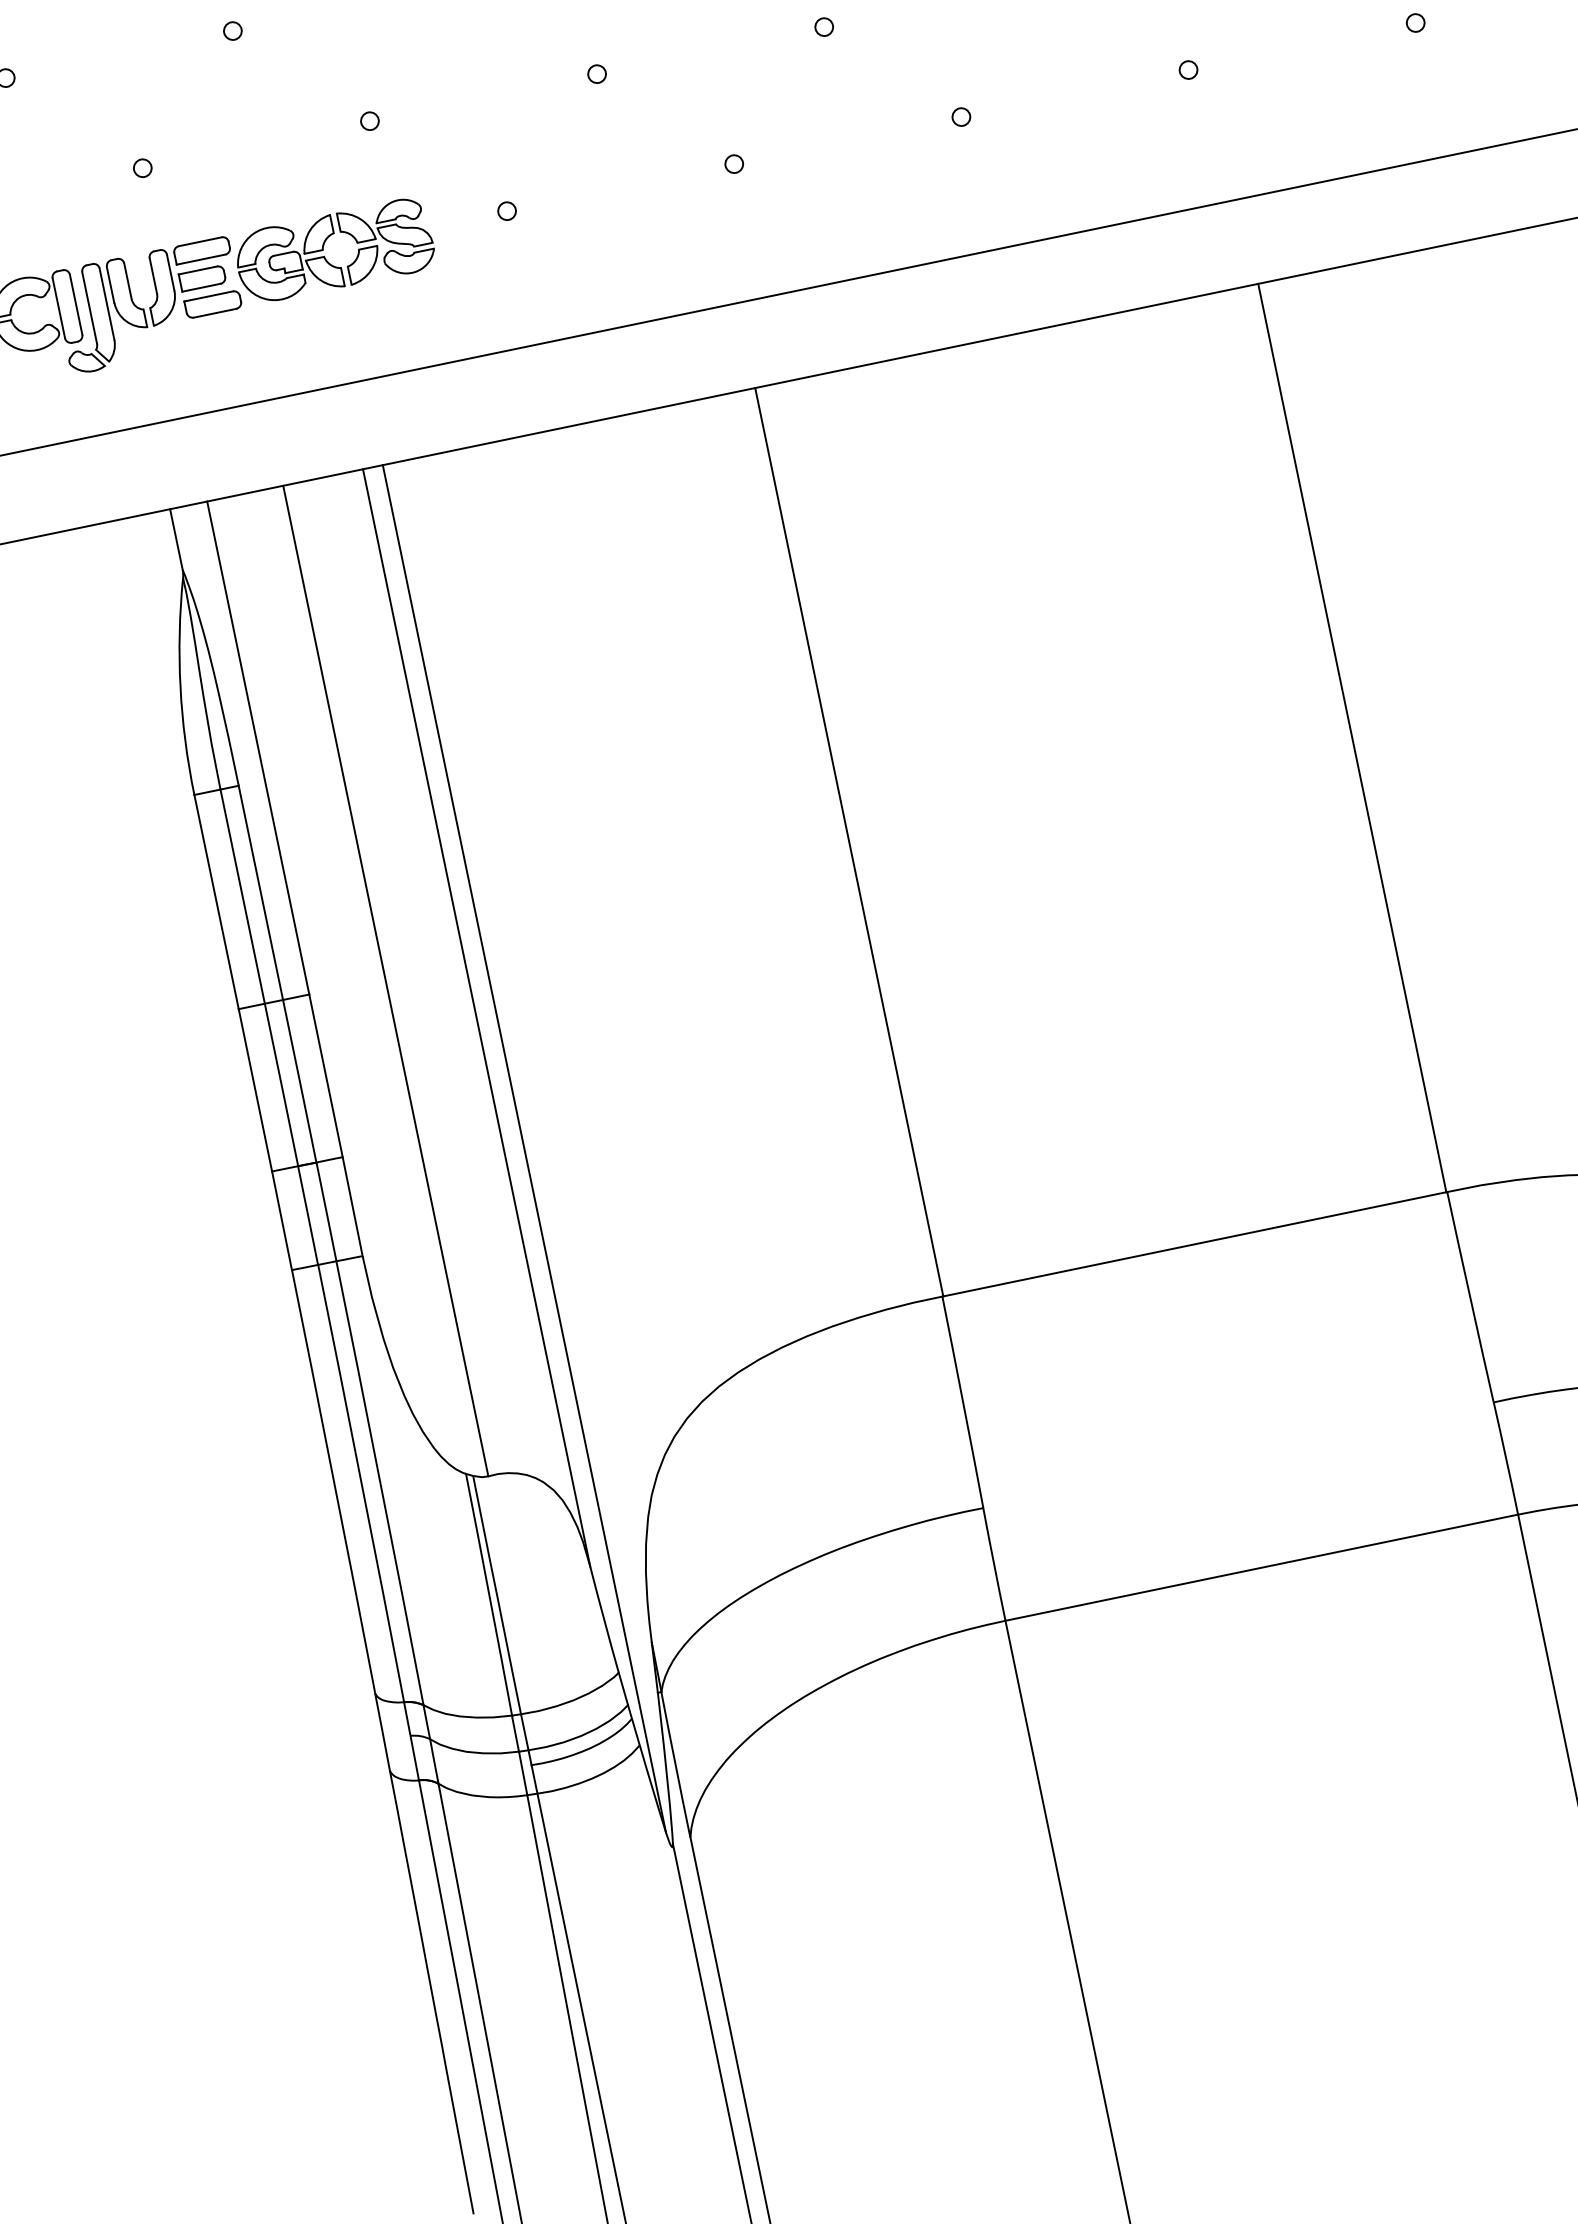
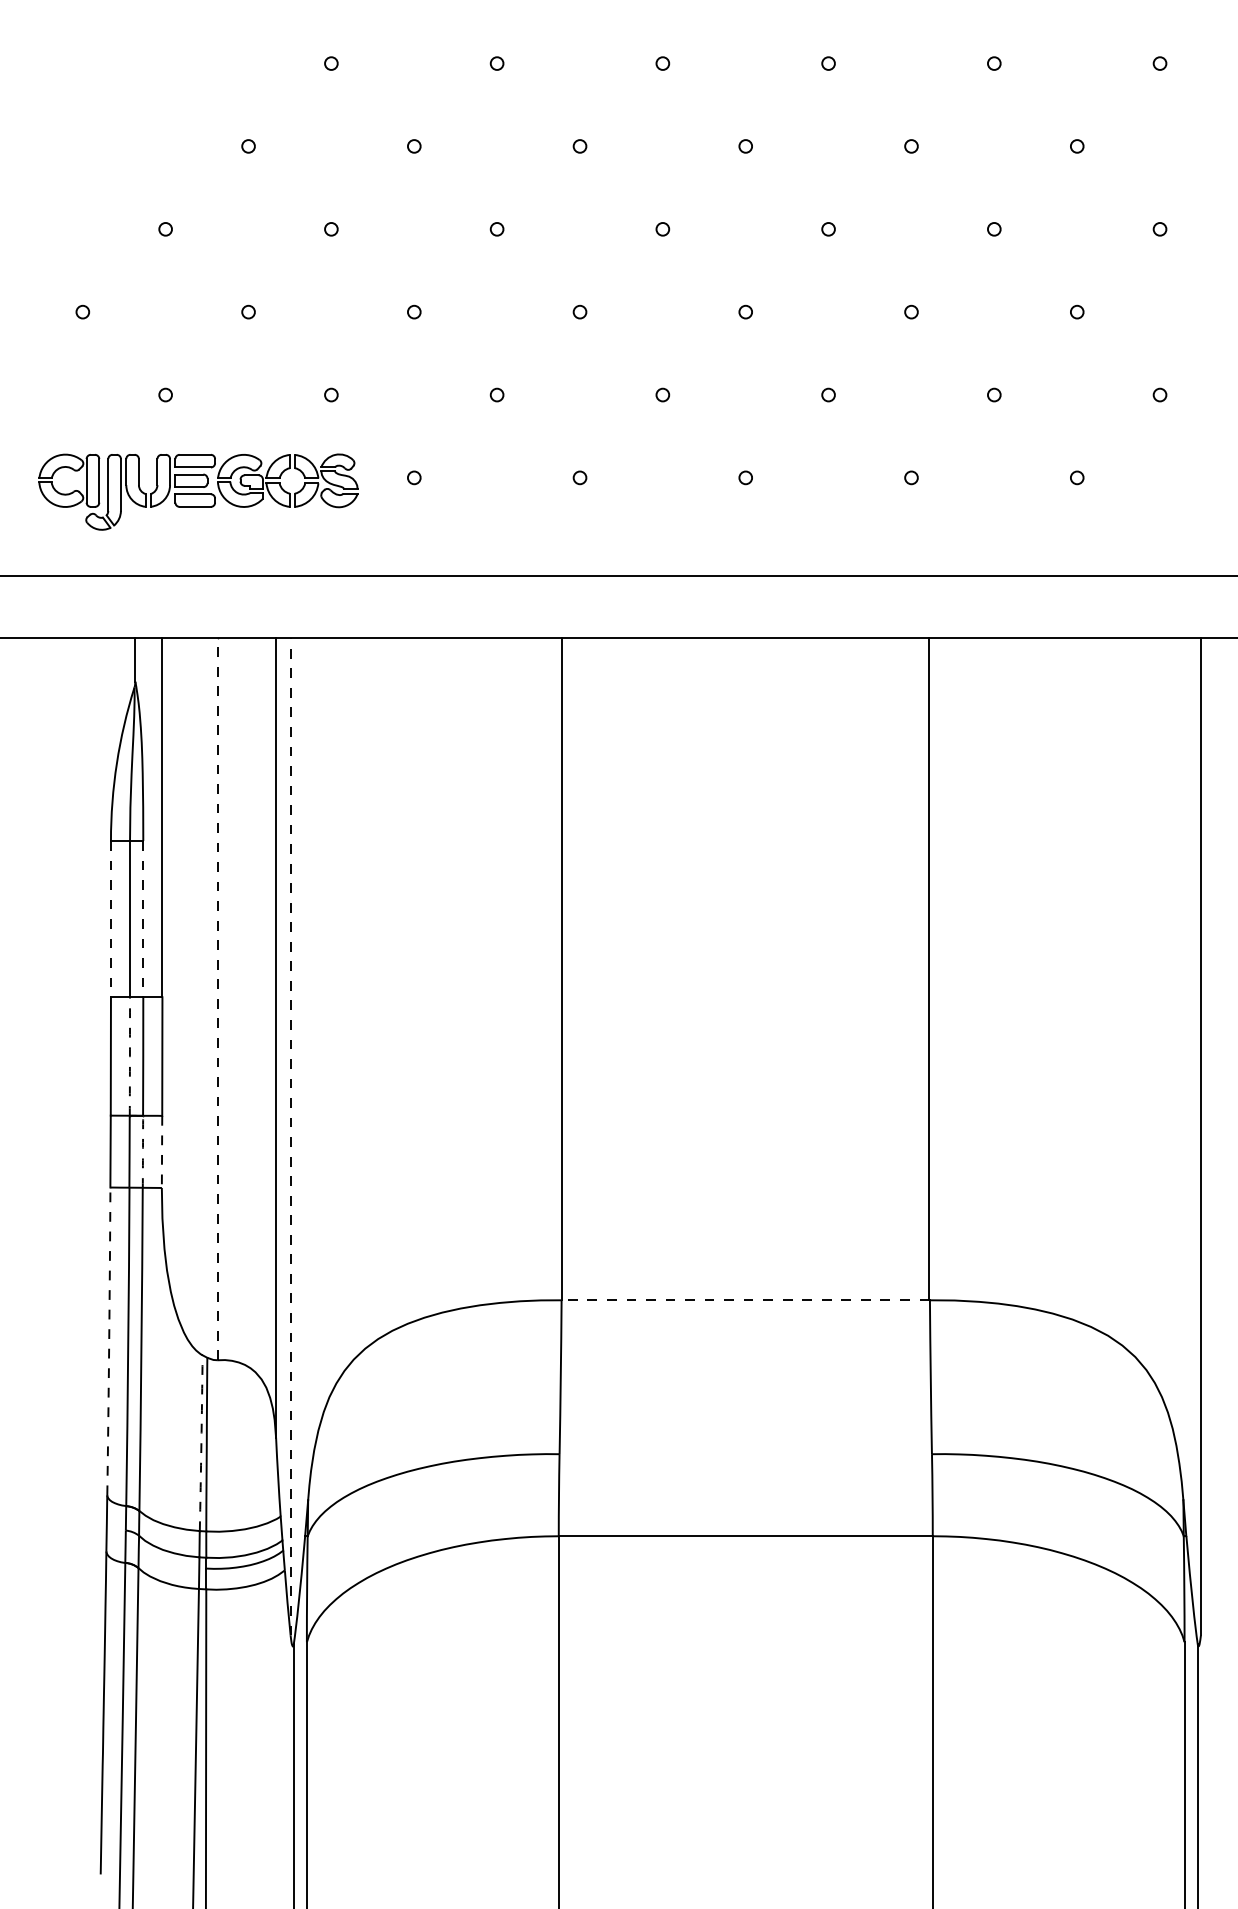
line: (261, 893) -> (143, 919), solid -> dashed
line: (216, 902) -> (110, 919), solid -> dashed
line: (385, 980) -> (217, 998), solid -> dashed
arc: (280, 1085) -> (129, 1056), solid -> dashed
line: (524, 1149) -> (290, 1136), solid -> dashed
line: (353, 1207) -> (162, 1152), solid -> dashed
arc: (327, 1211) -> (143, 1151), solid -> dashed
line: (1194, 1244) -> (745, 1300), solid -> dashed
arc: (334, 1481) -> (109, 1341), solid -> dashed
arc: (489, 1595) -> (201, 1443), solid -> dashed

